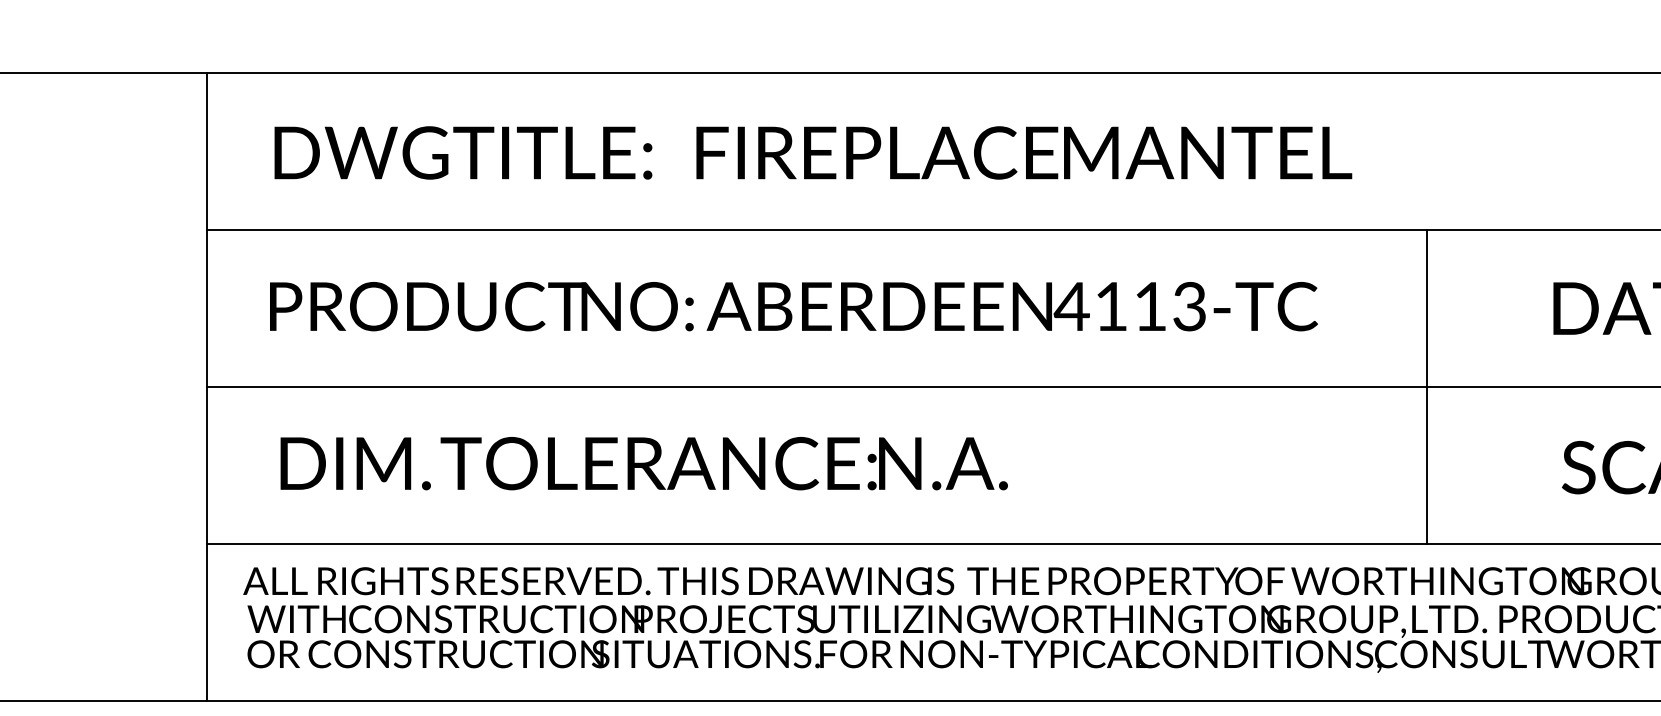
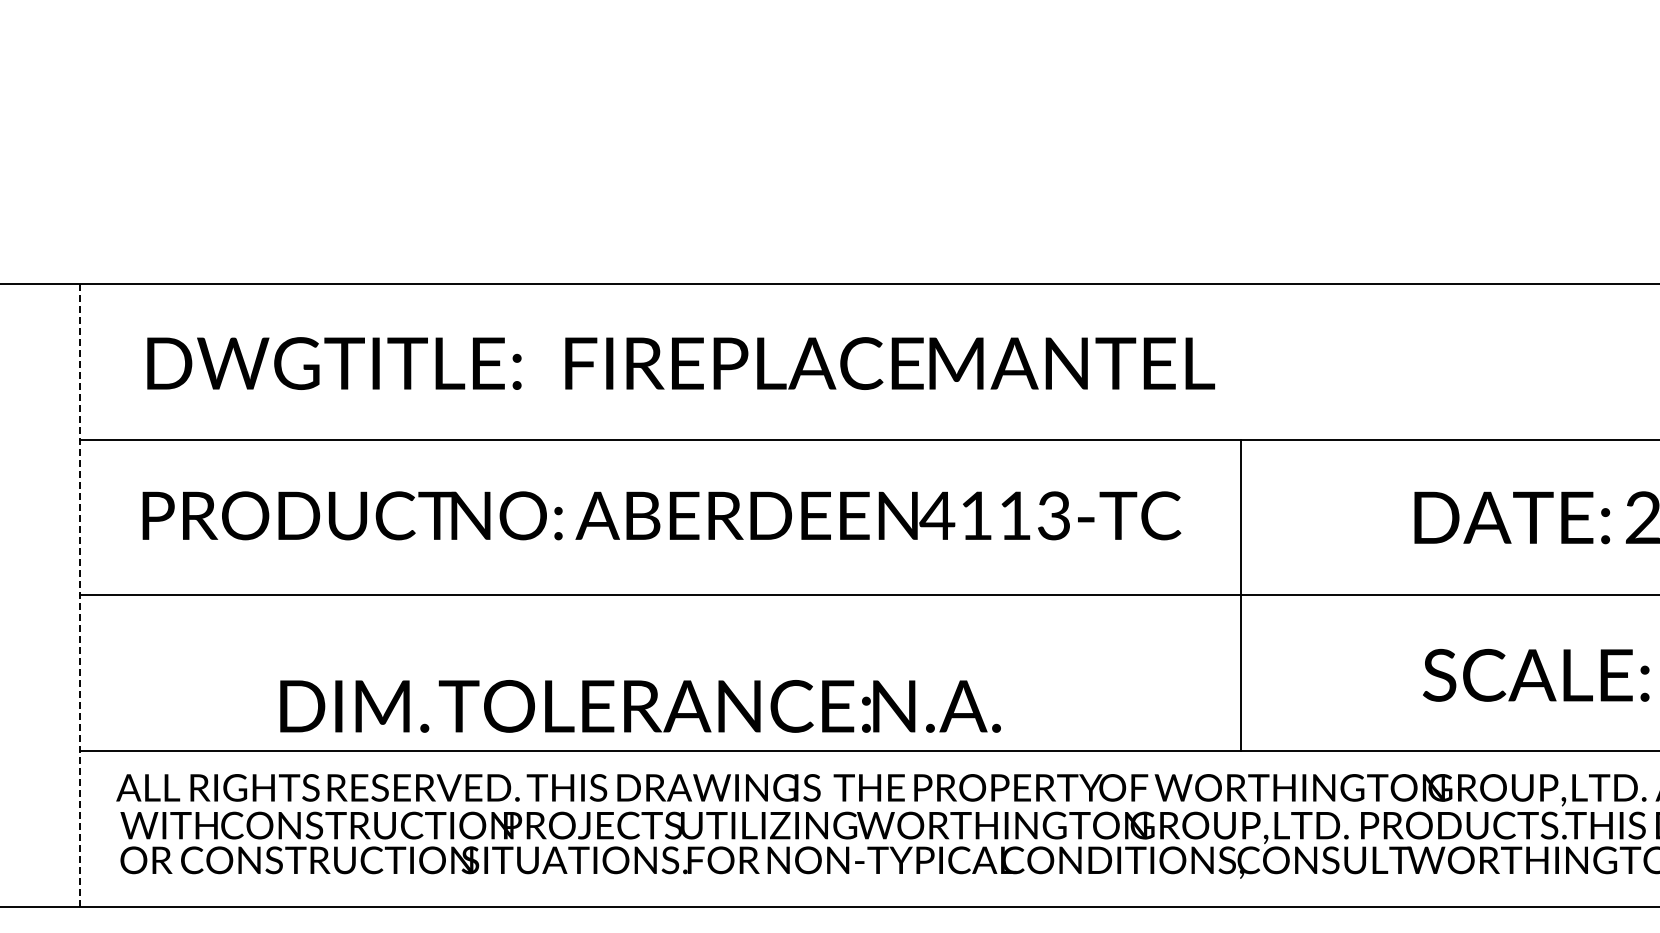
line: (206, 387) -> (79, 595), solid -> dashed
line: (1426, 387) -> (1240, 595), moved
text: (644, 463) -> (640, 706), moved

